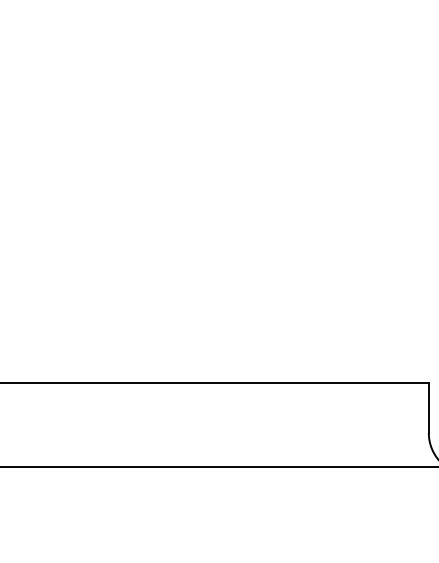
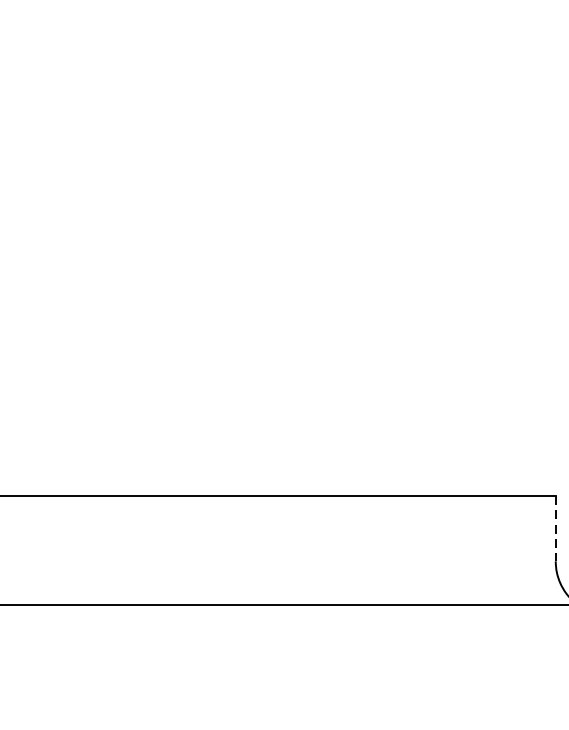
line: (428, 408) -> (555, 529), solid -> dashed

